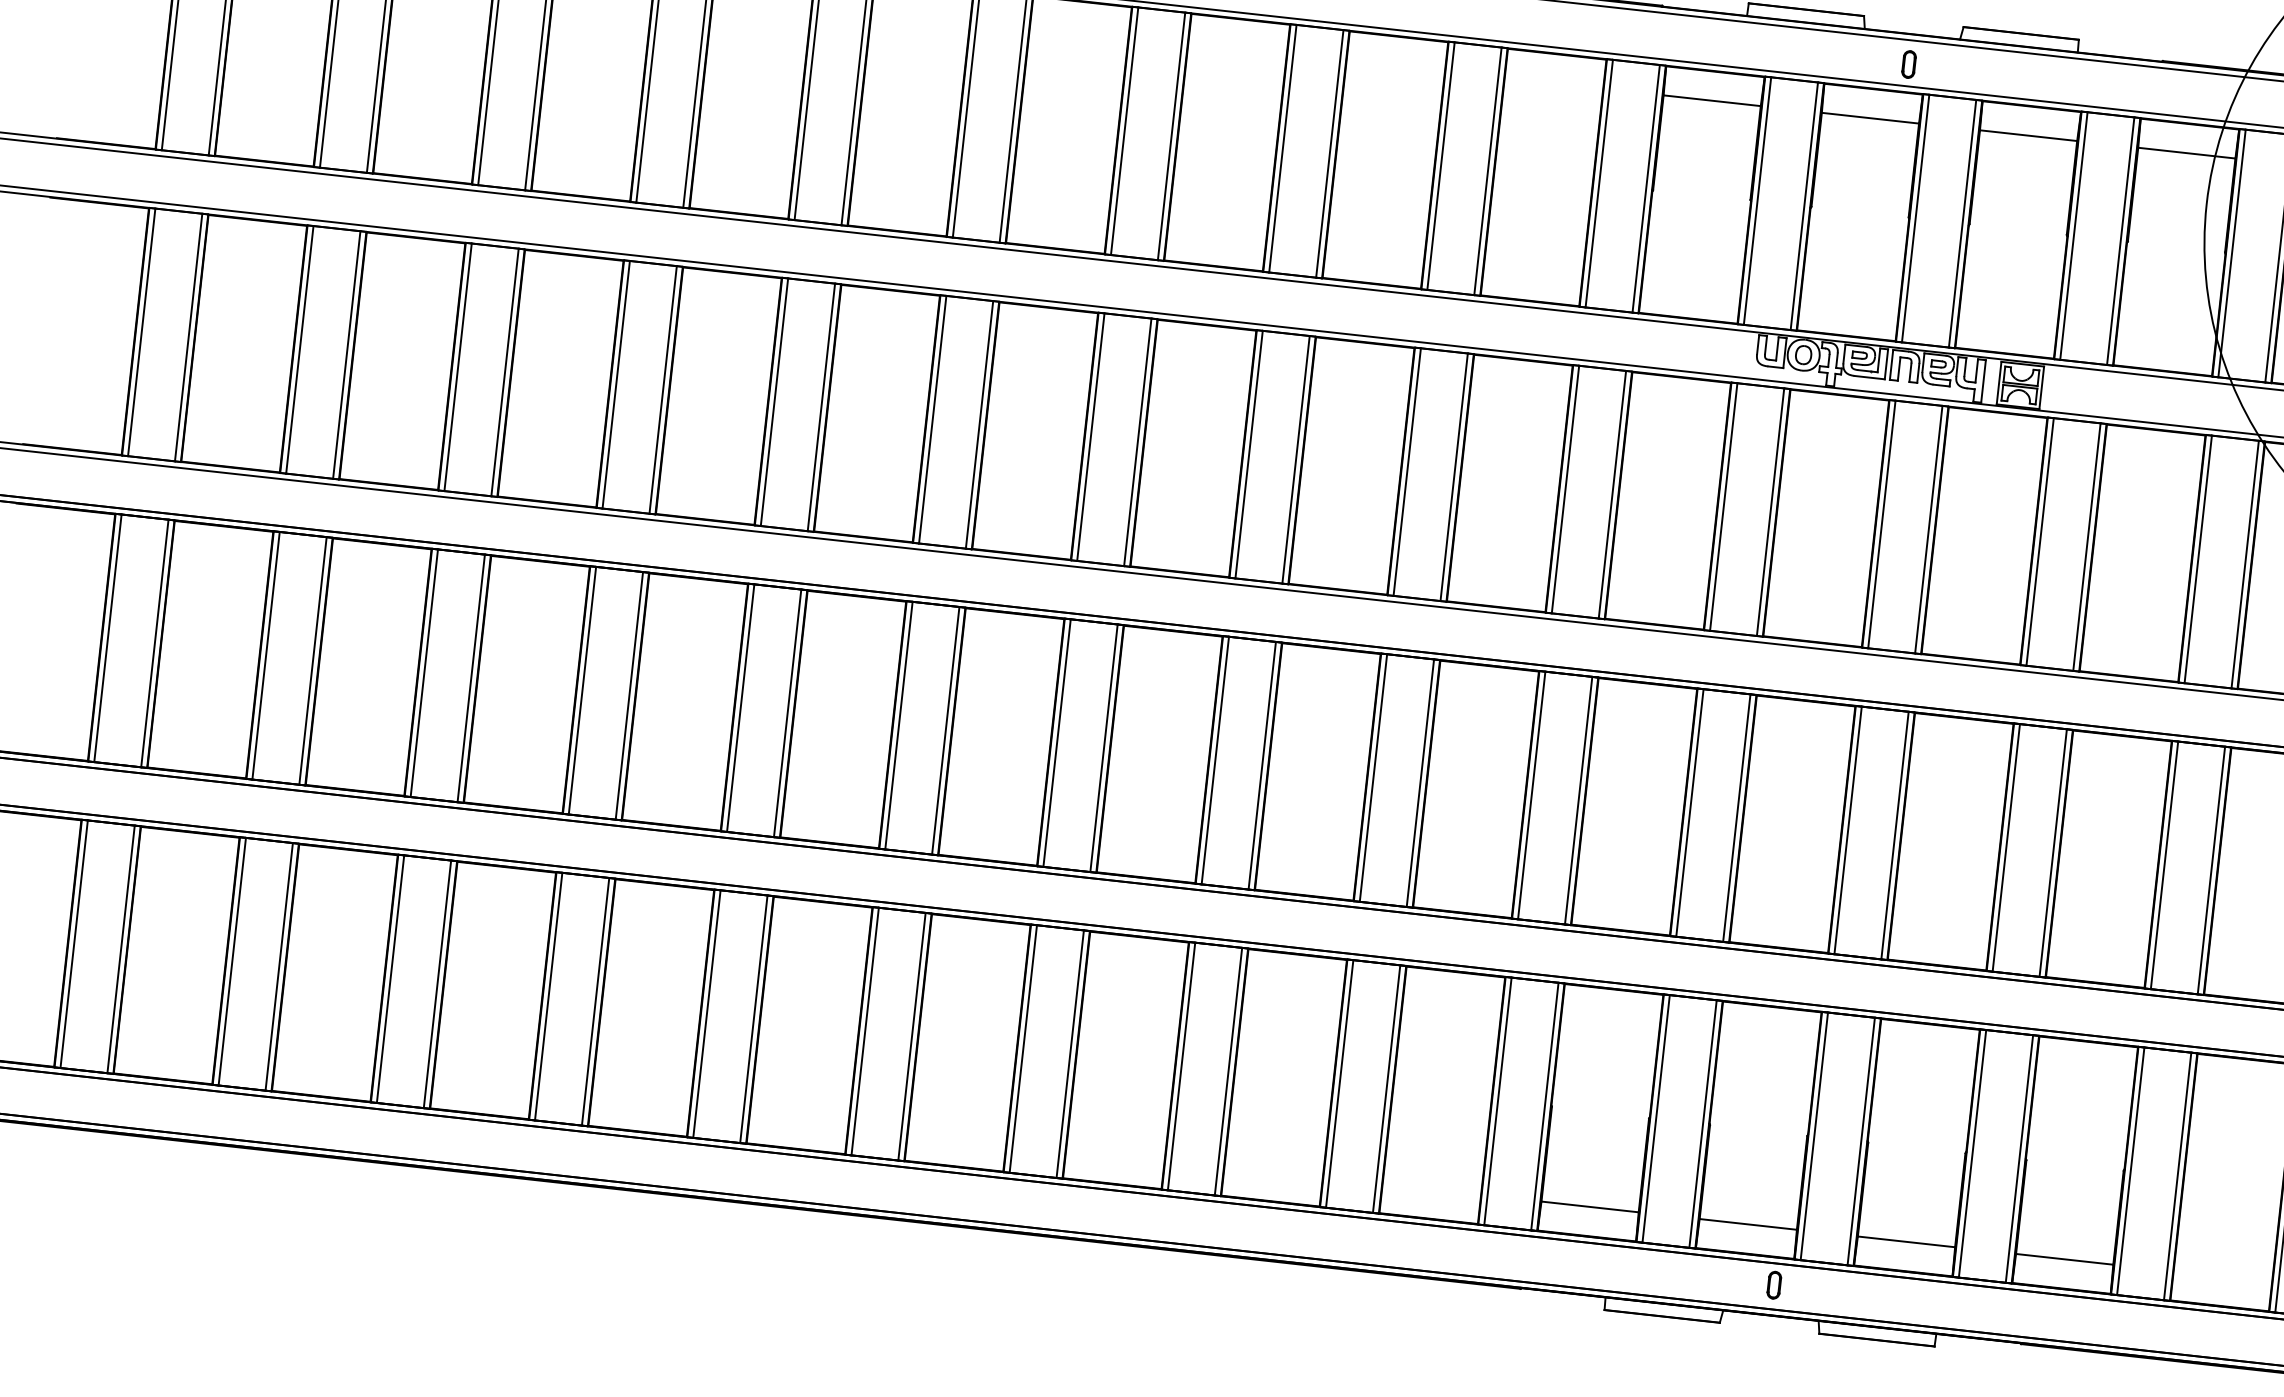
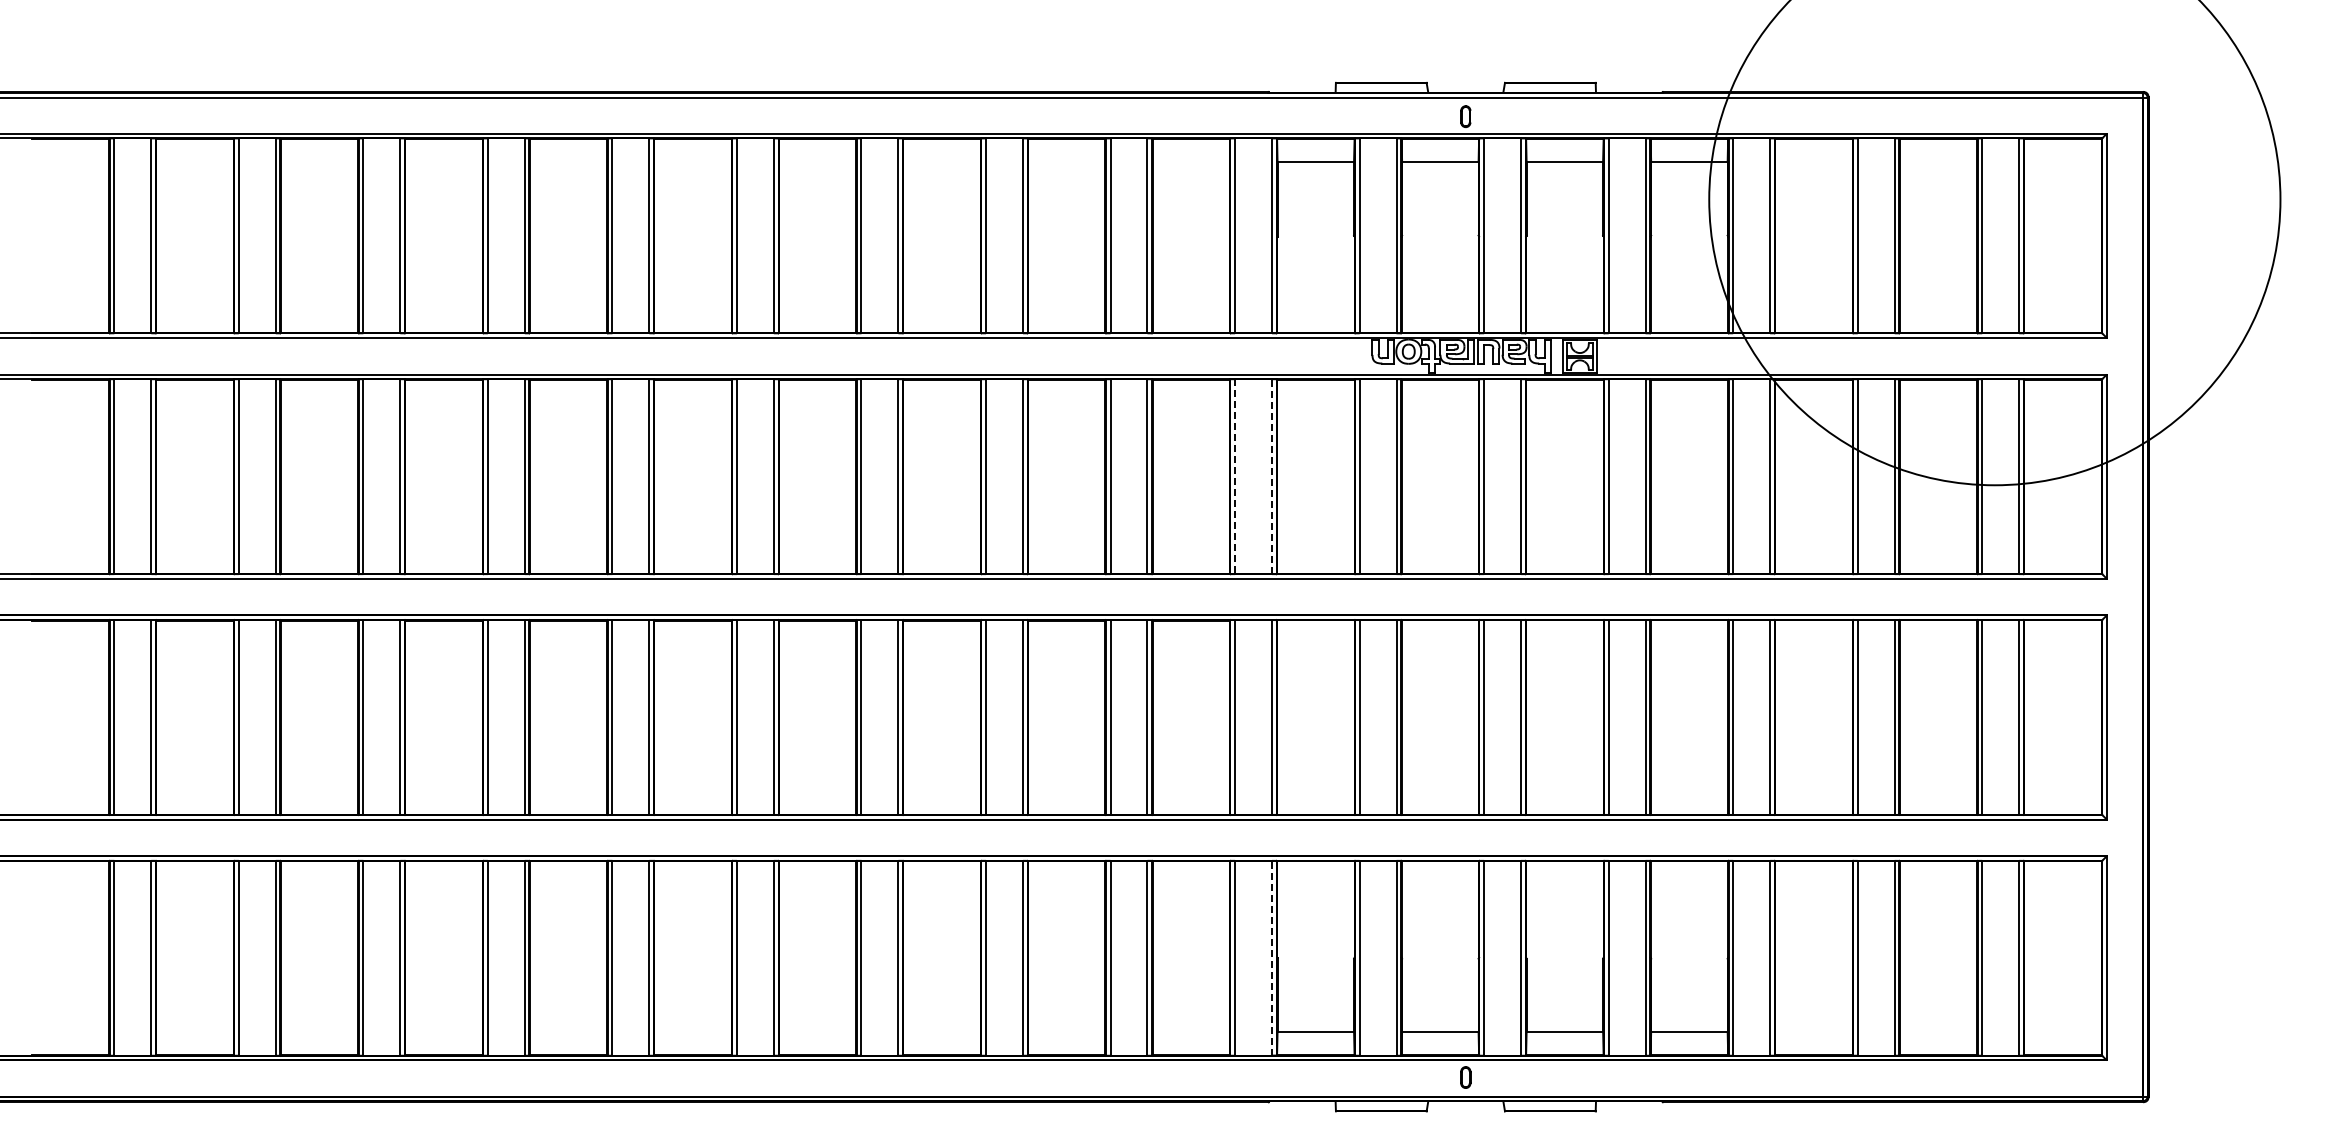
line: (1565, 490) -> (1235, 477), solid -> dashed
line: (1613, 494) -> (1272, 476), solid -> dashed
line: (1545, 1105) -> (1272, 957), solid -> dashed

